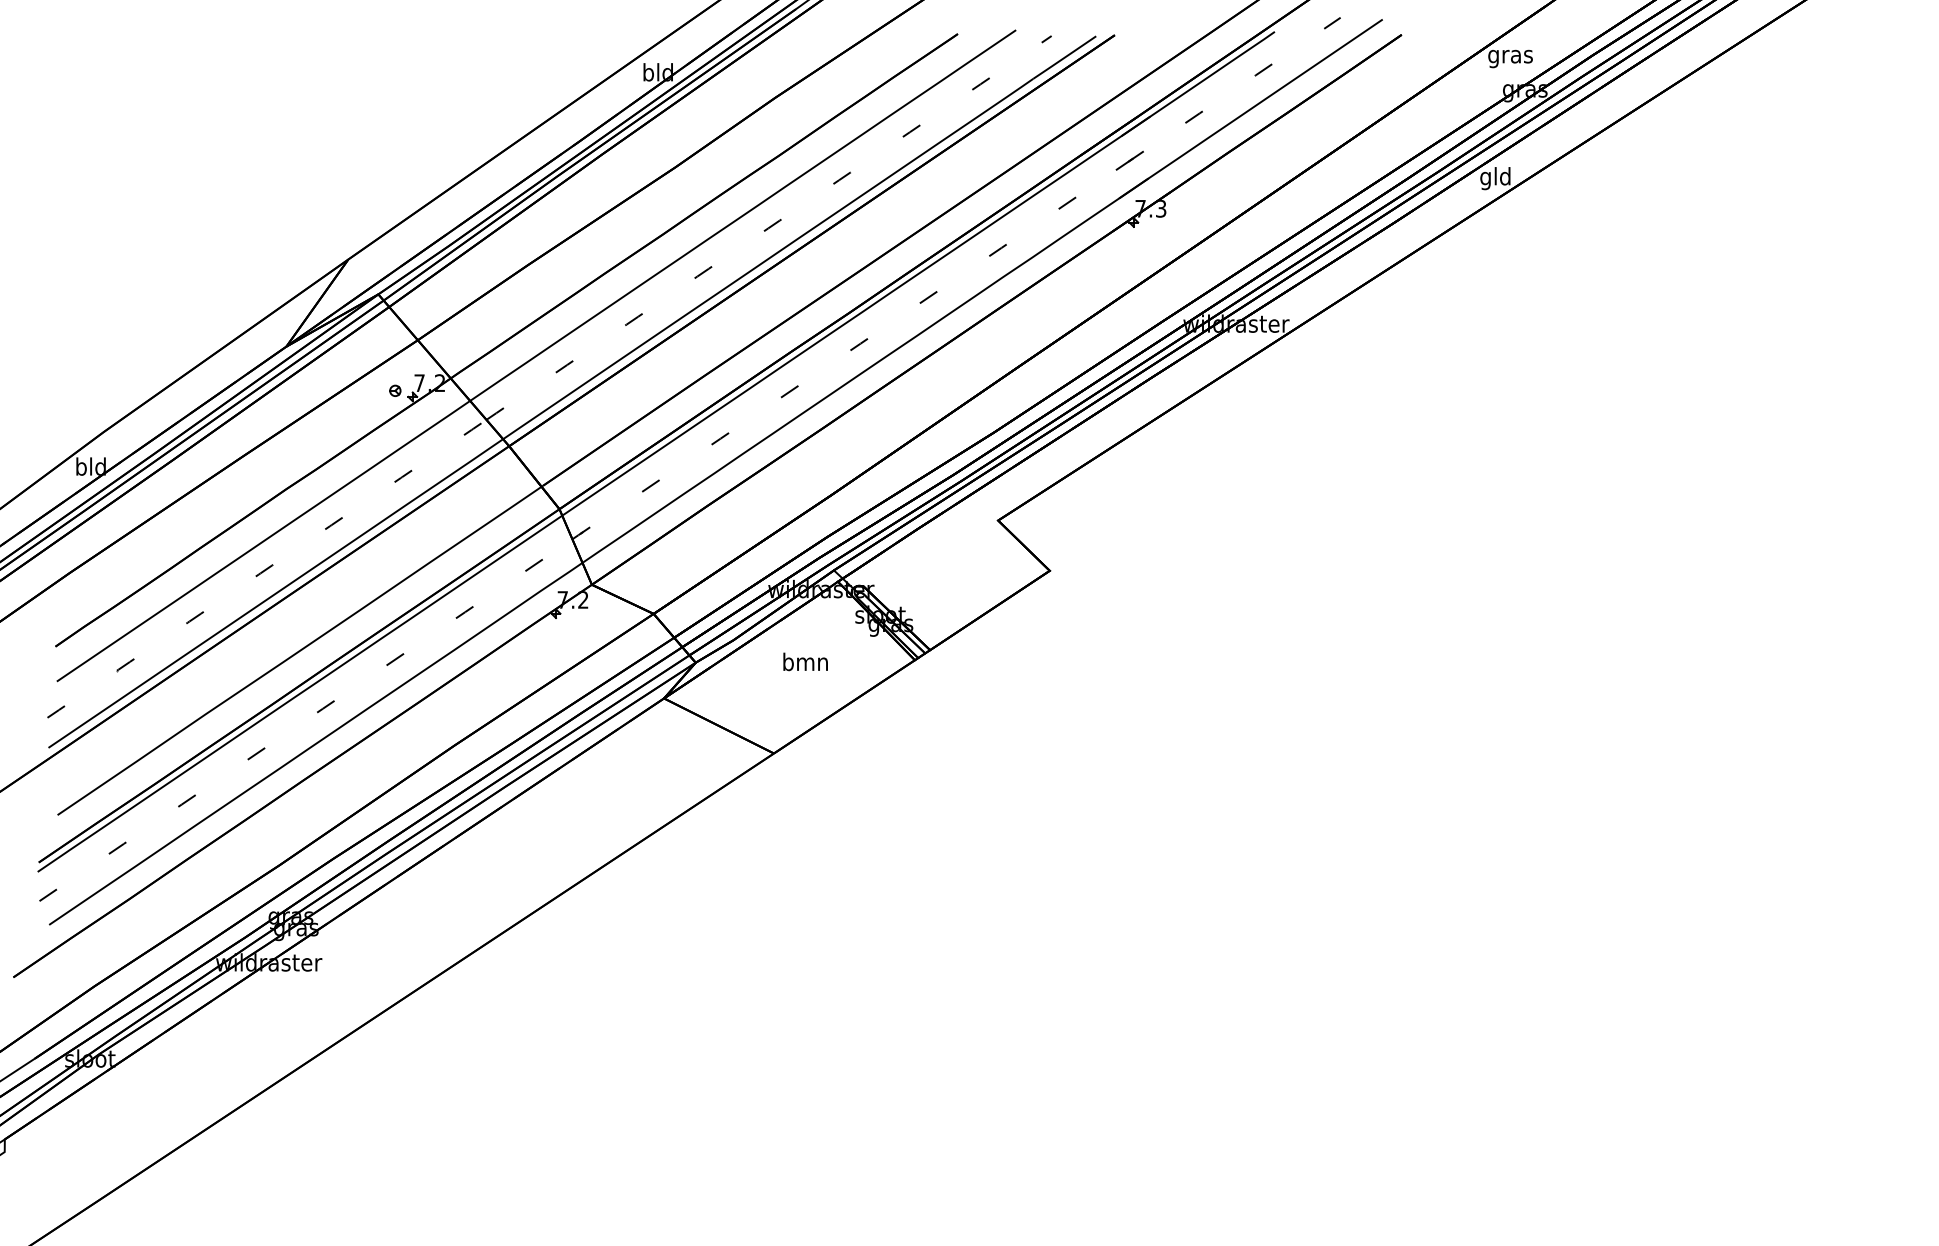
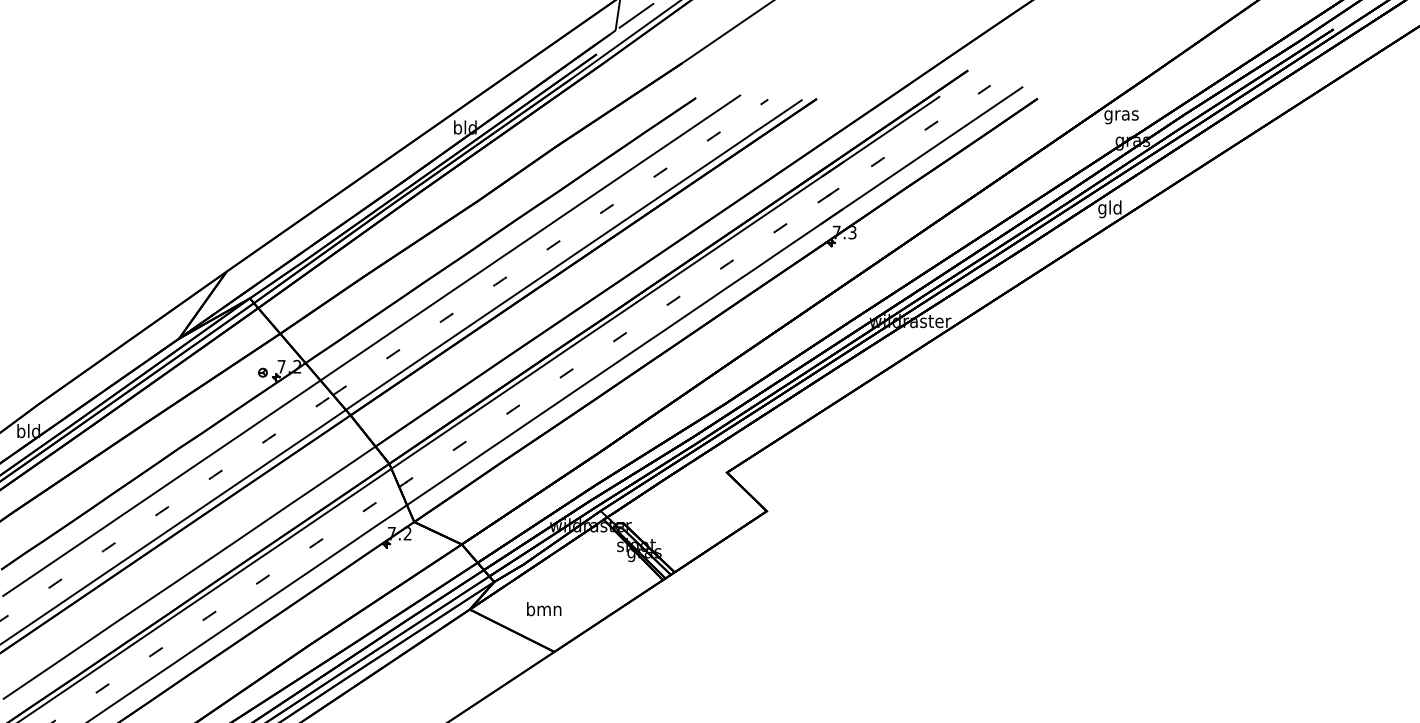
text: (805, 661) -> (544, 608), moved

